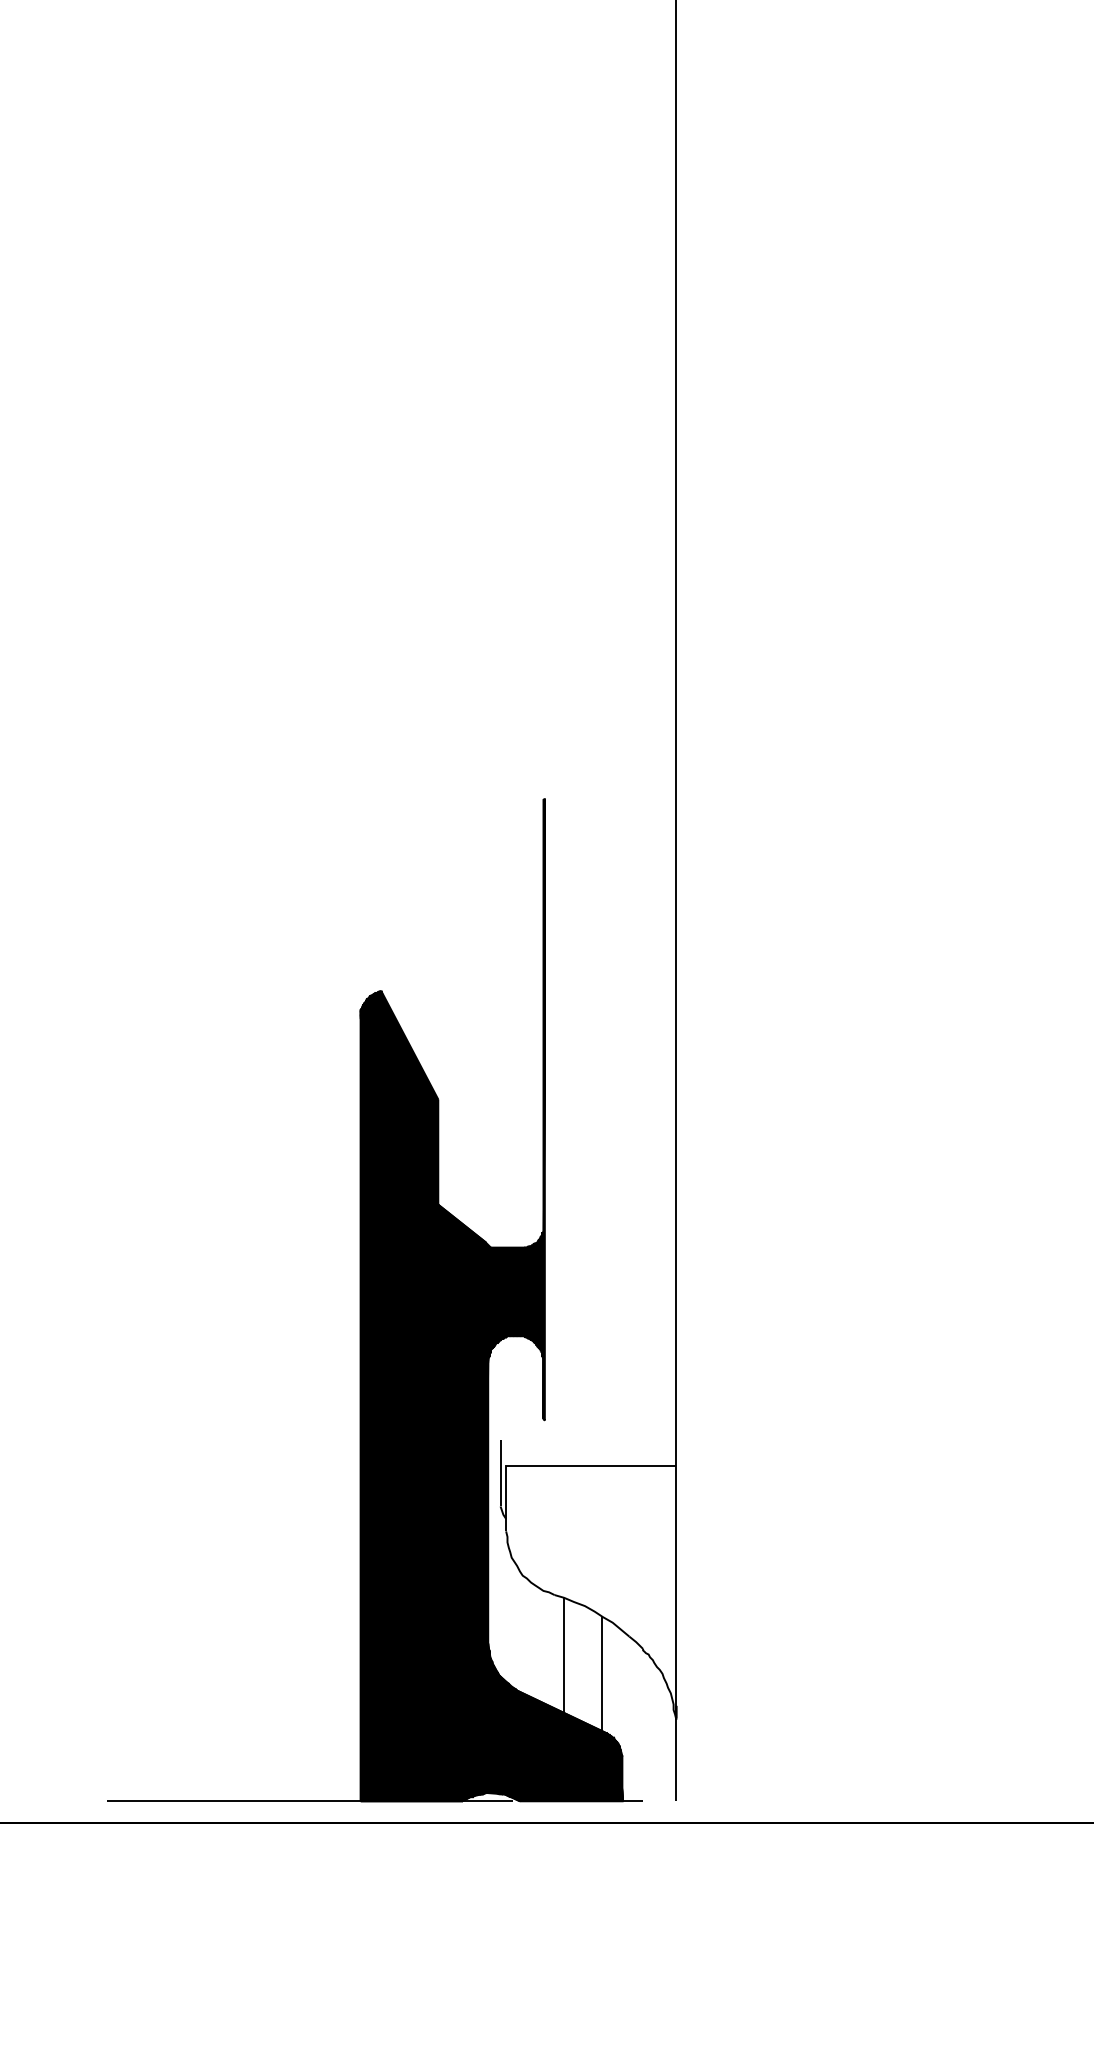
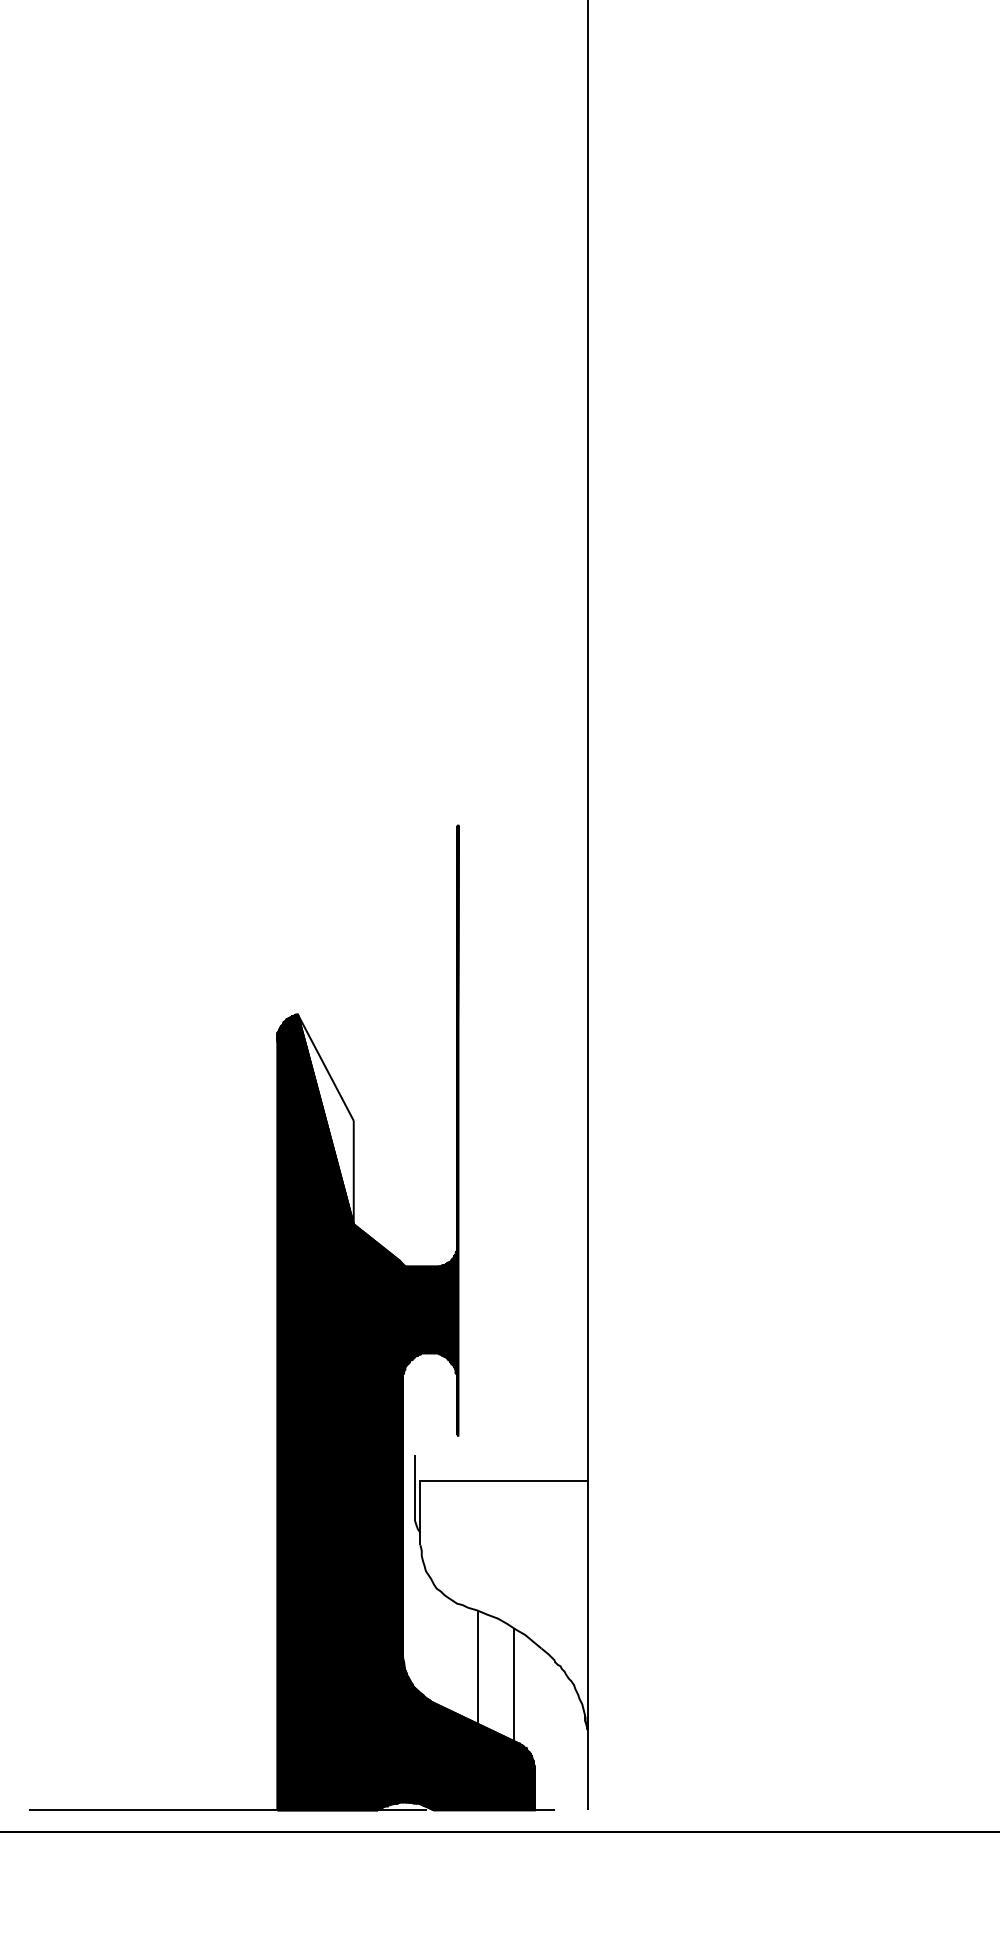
fill: (409, 1097) -> (325, 1118), removed

